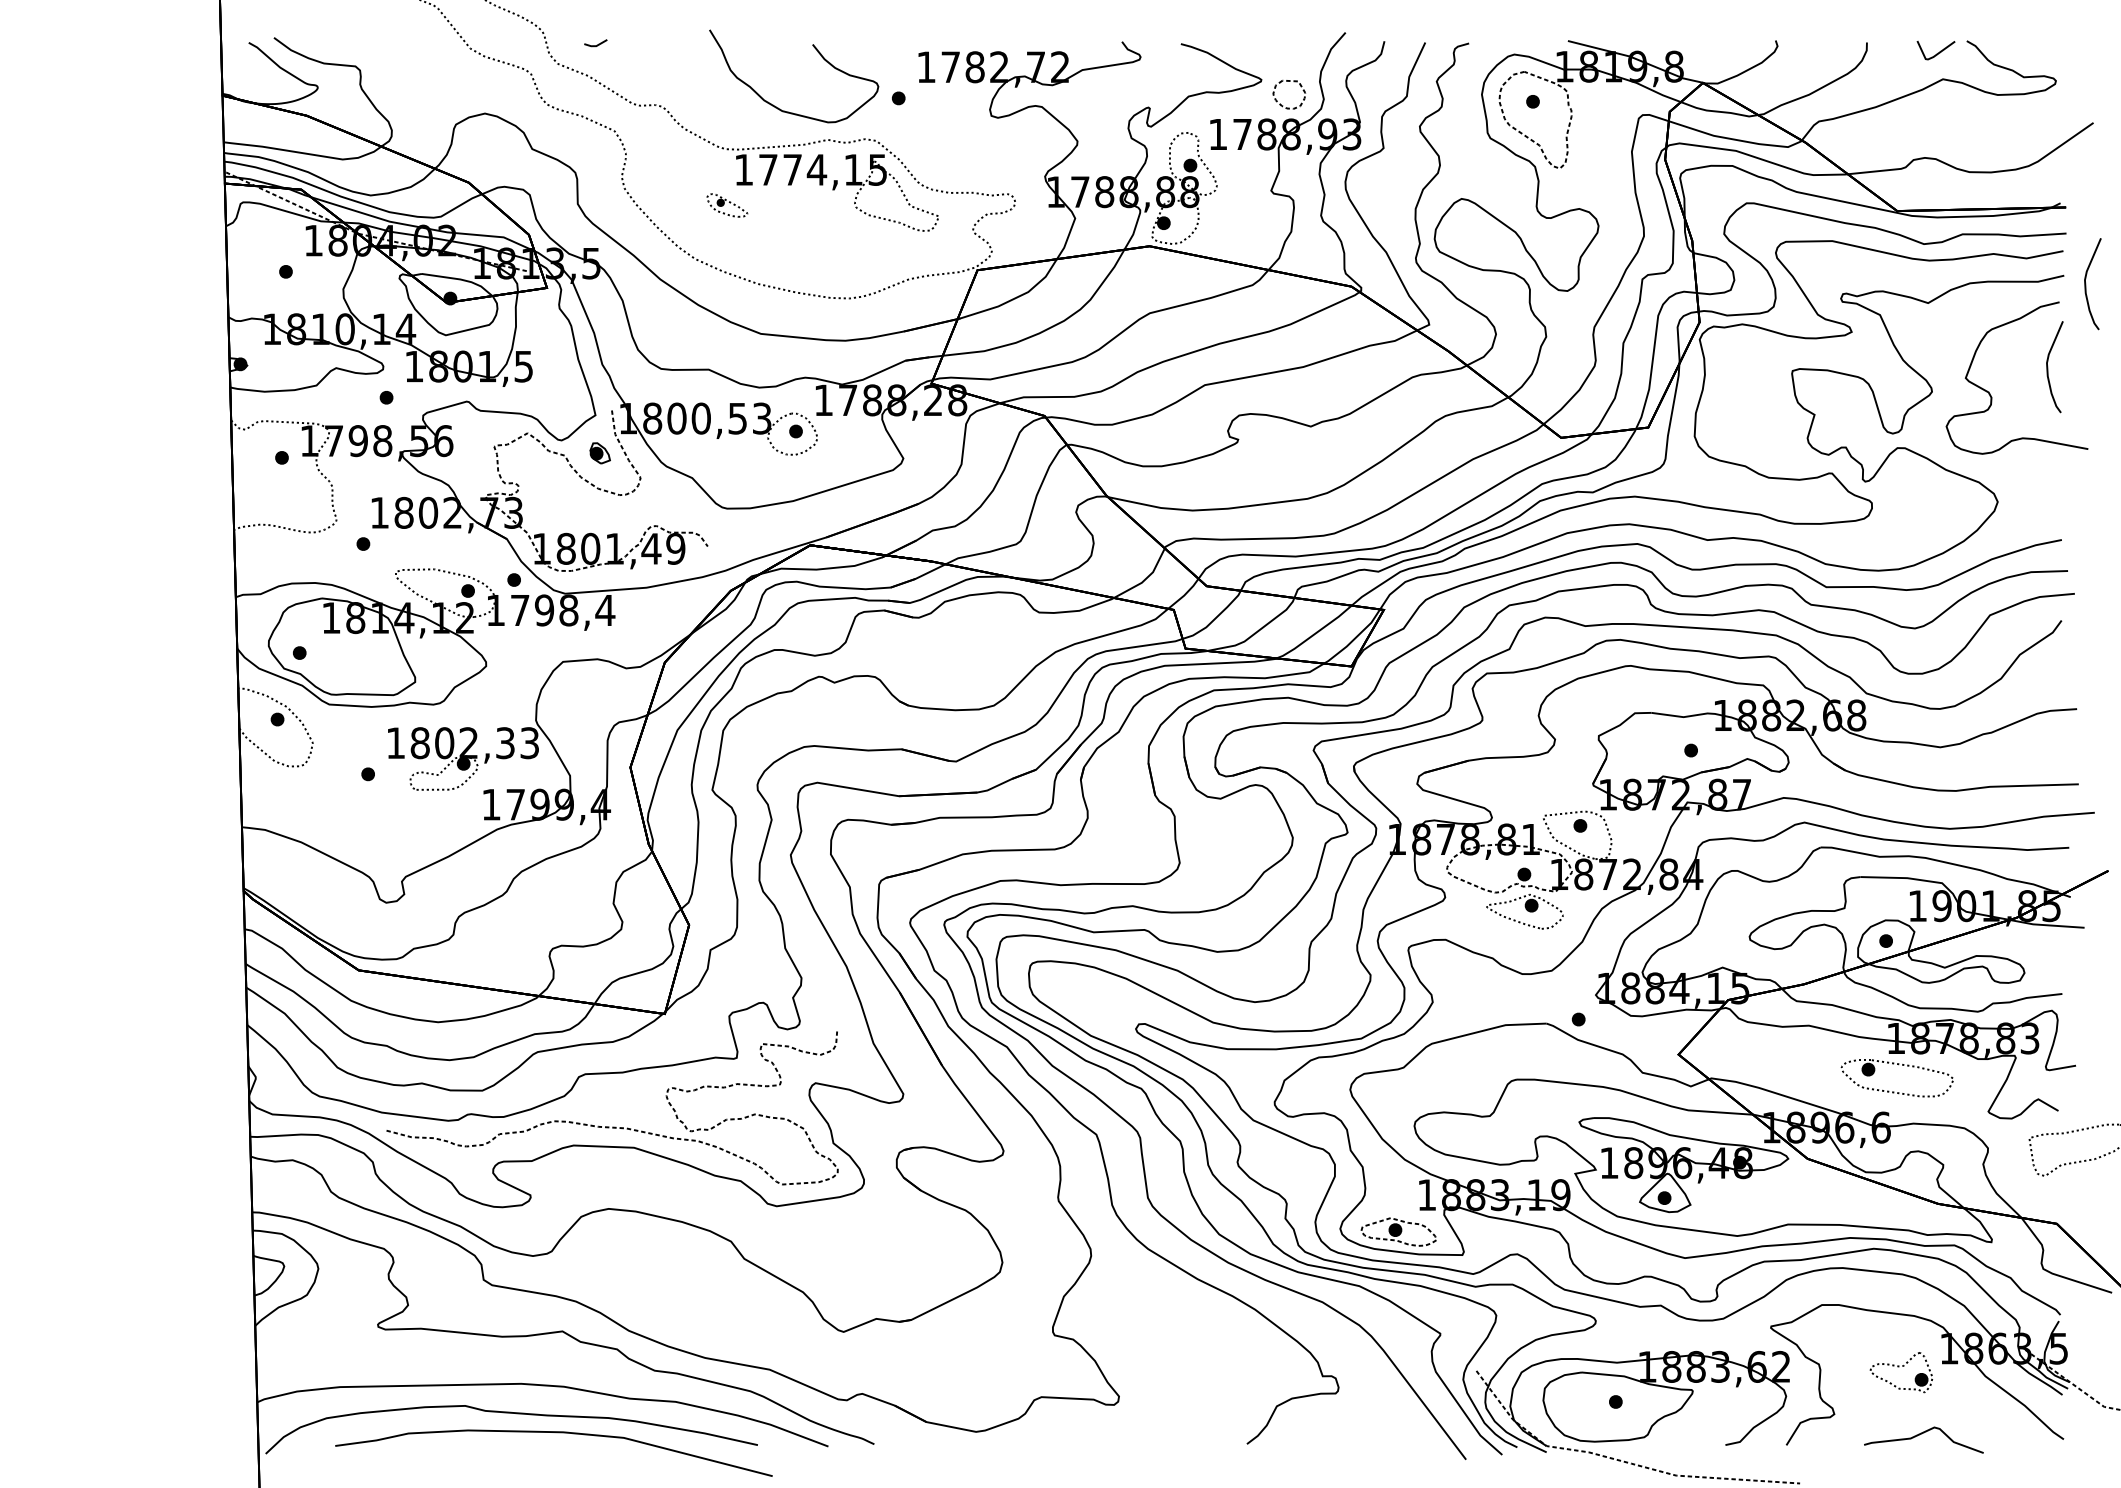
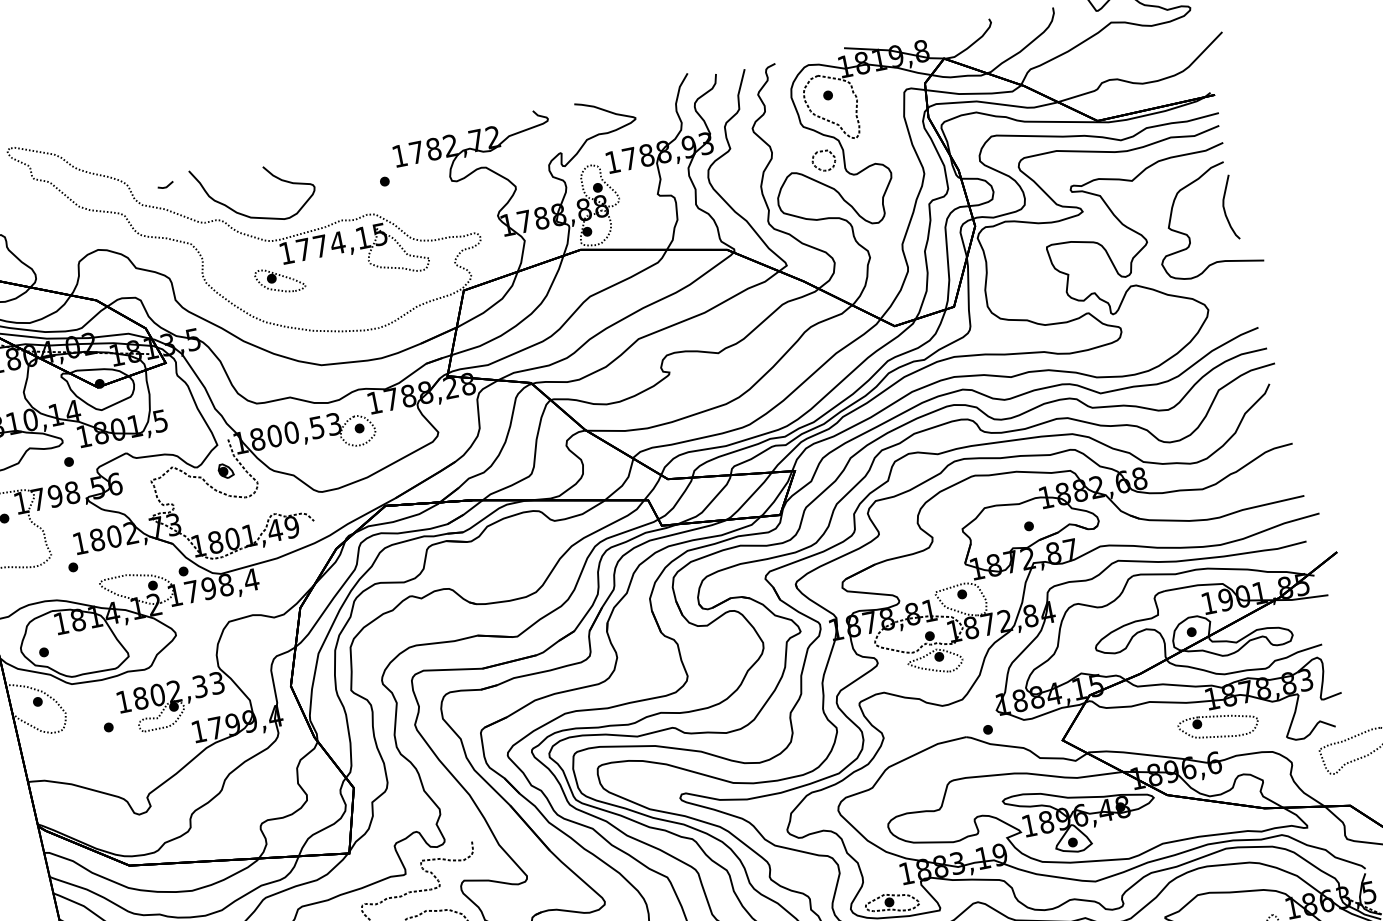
curve: (821, 57) -> (270, 174), moved
part: (1283, 105) -> (821, 169), moved
part: (727, 205) -> (280, 280), size x1.67
curve: (2086, 284) -> (1239, 145), removed

